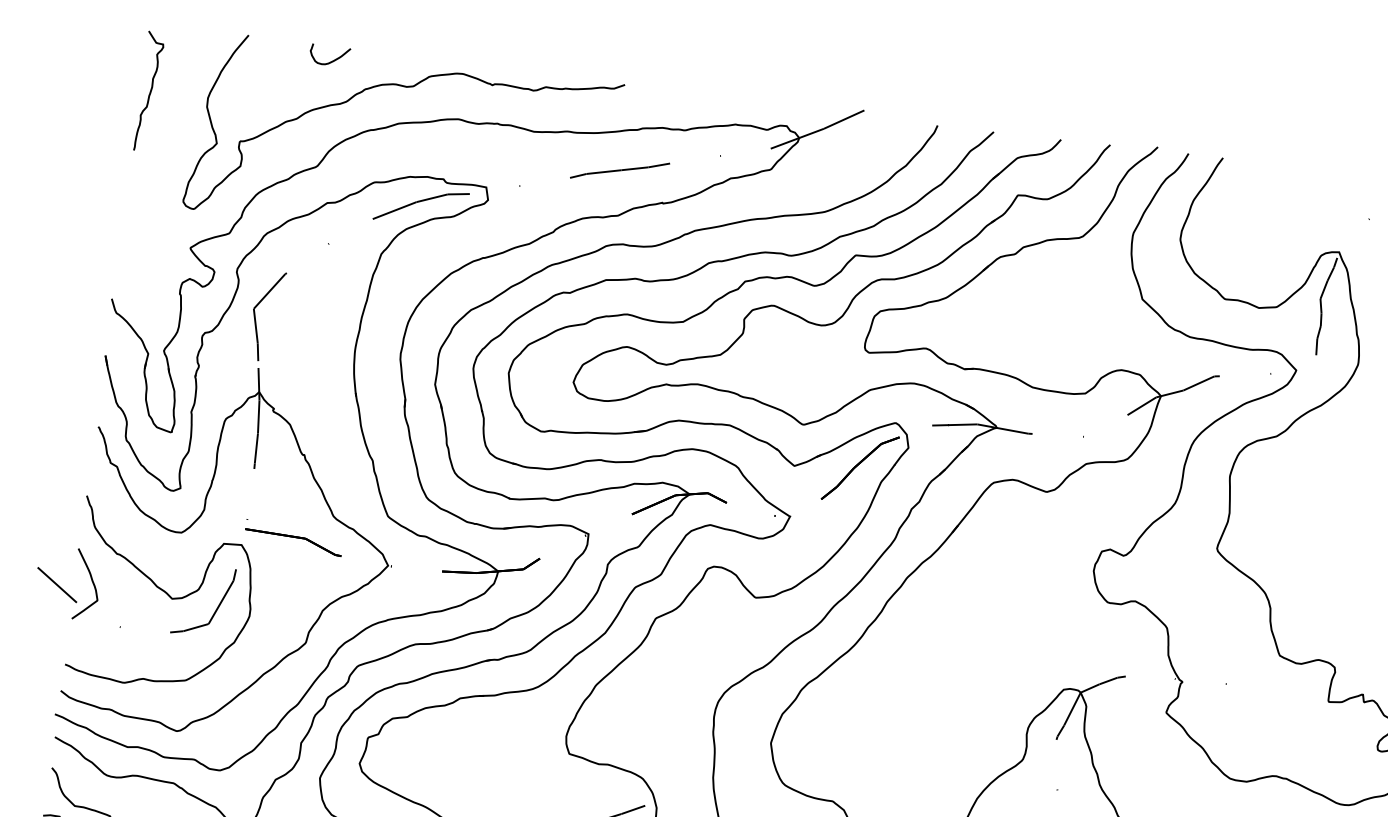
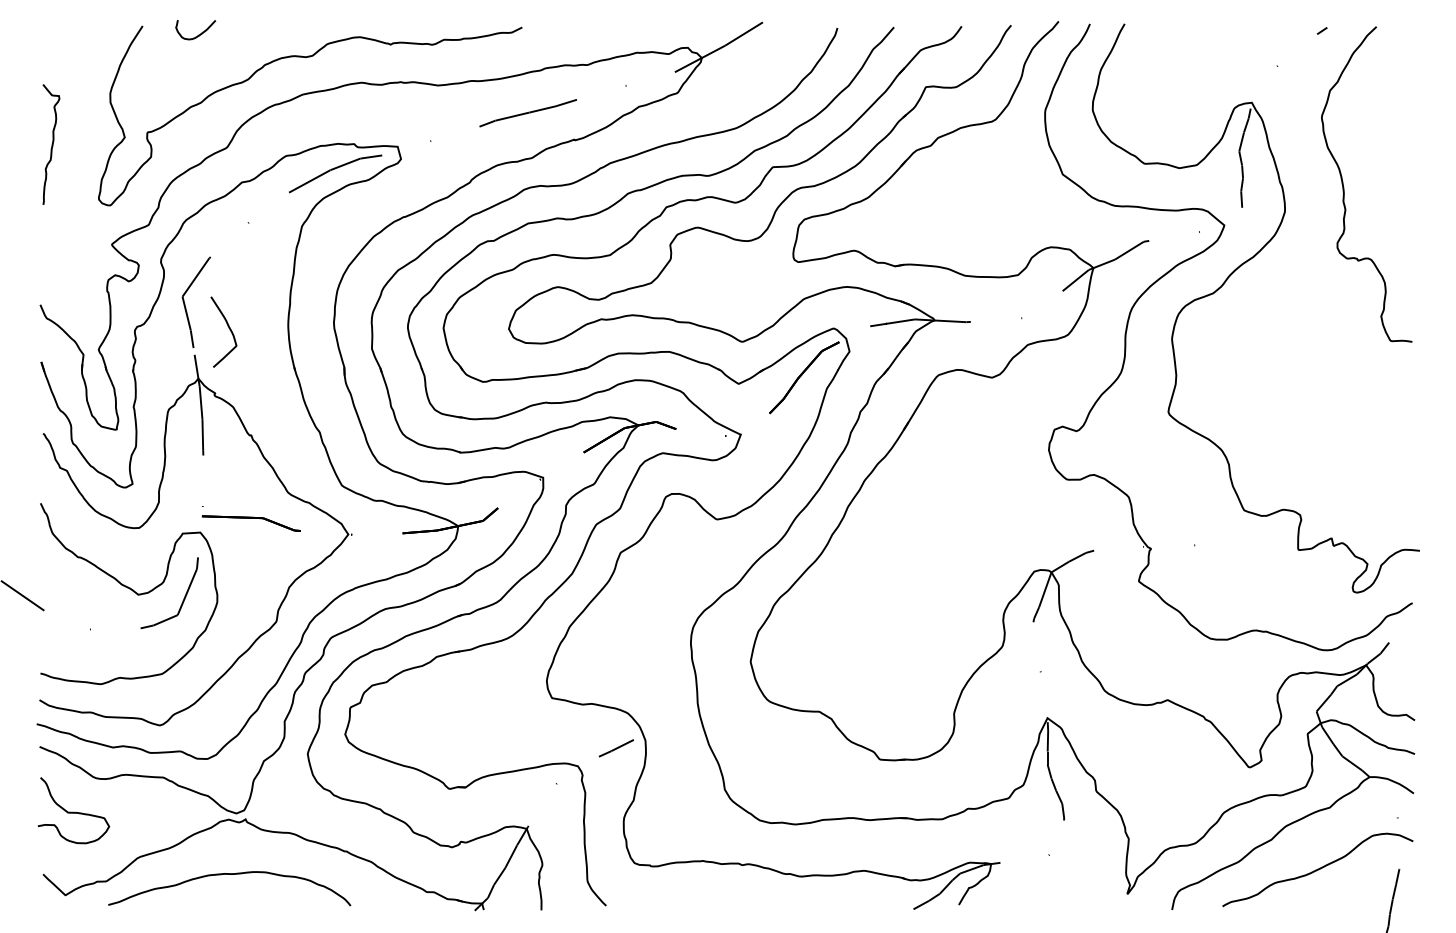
curve: (332, 60) -> (198, 34), moved
curve: (149, 91) -> (51, 144), moved
curve: (91, 582) -> (228, 328), moved

